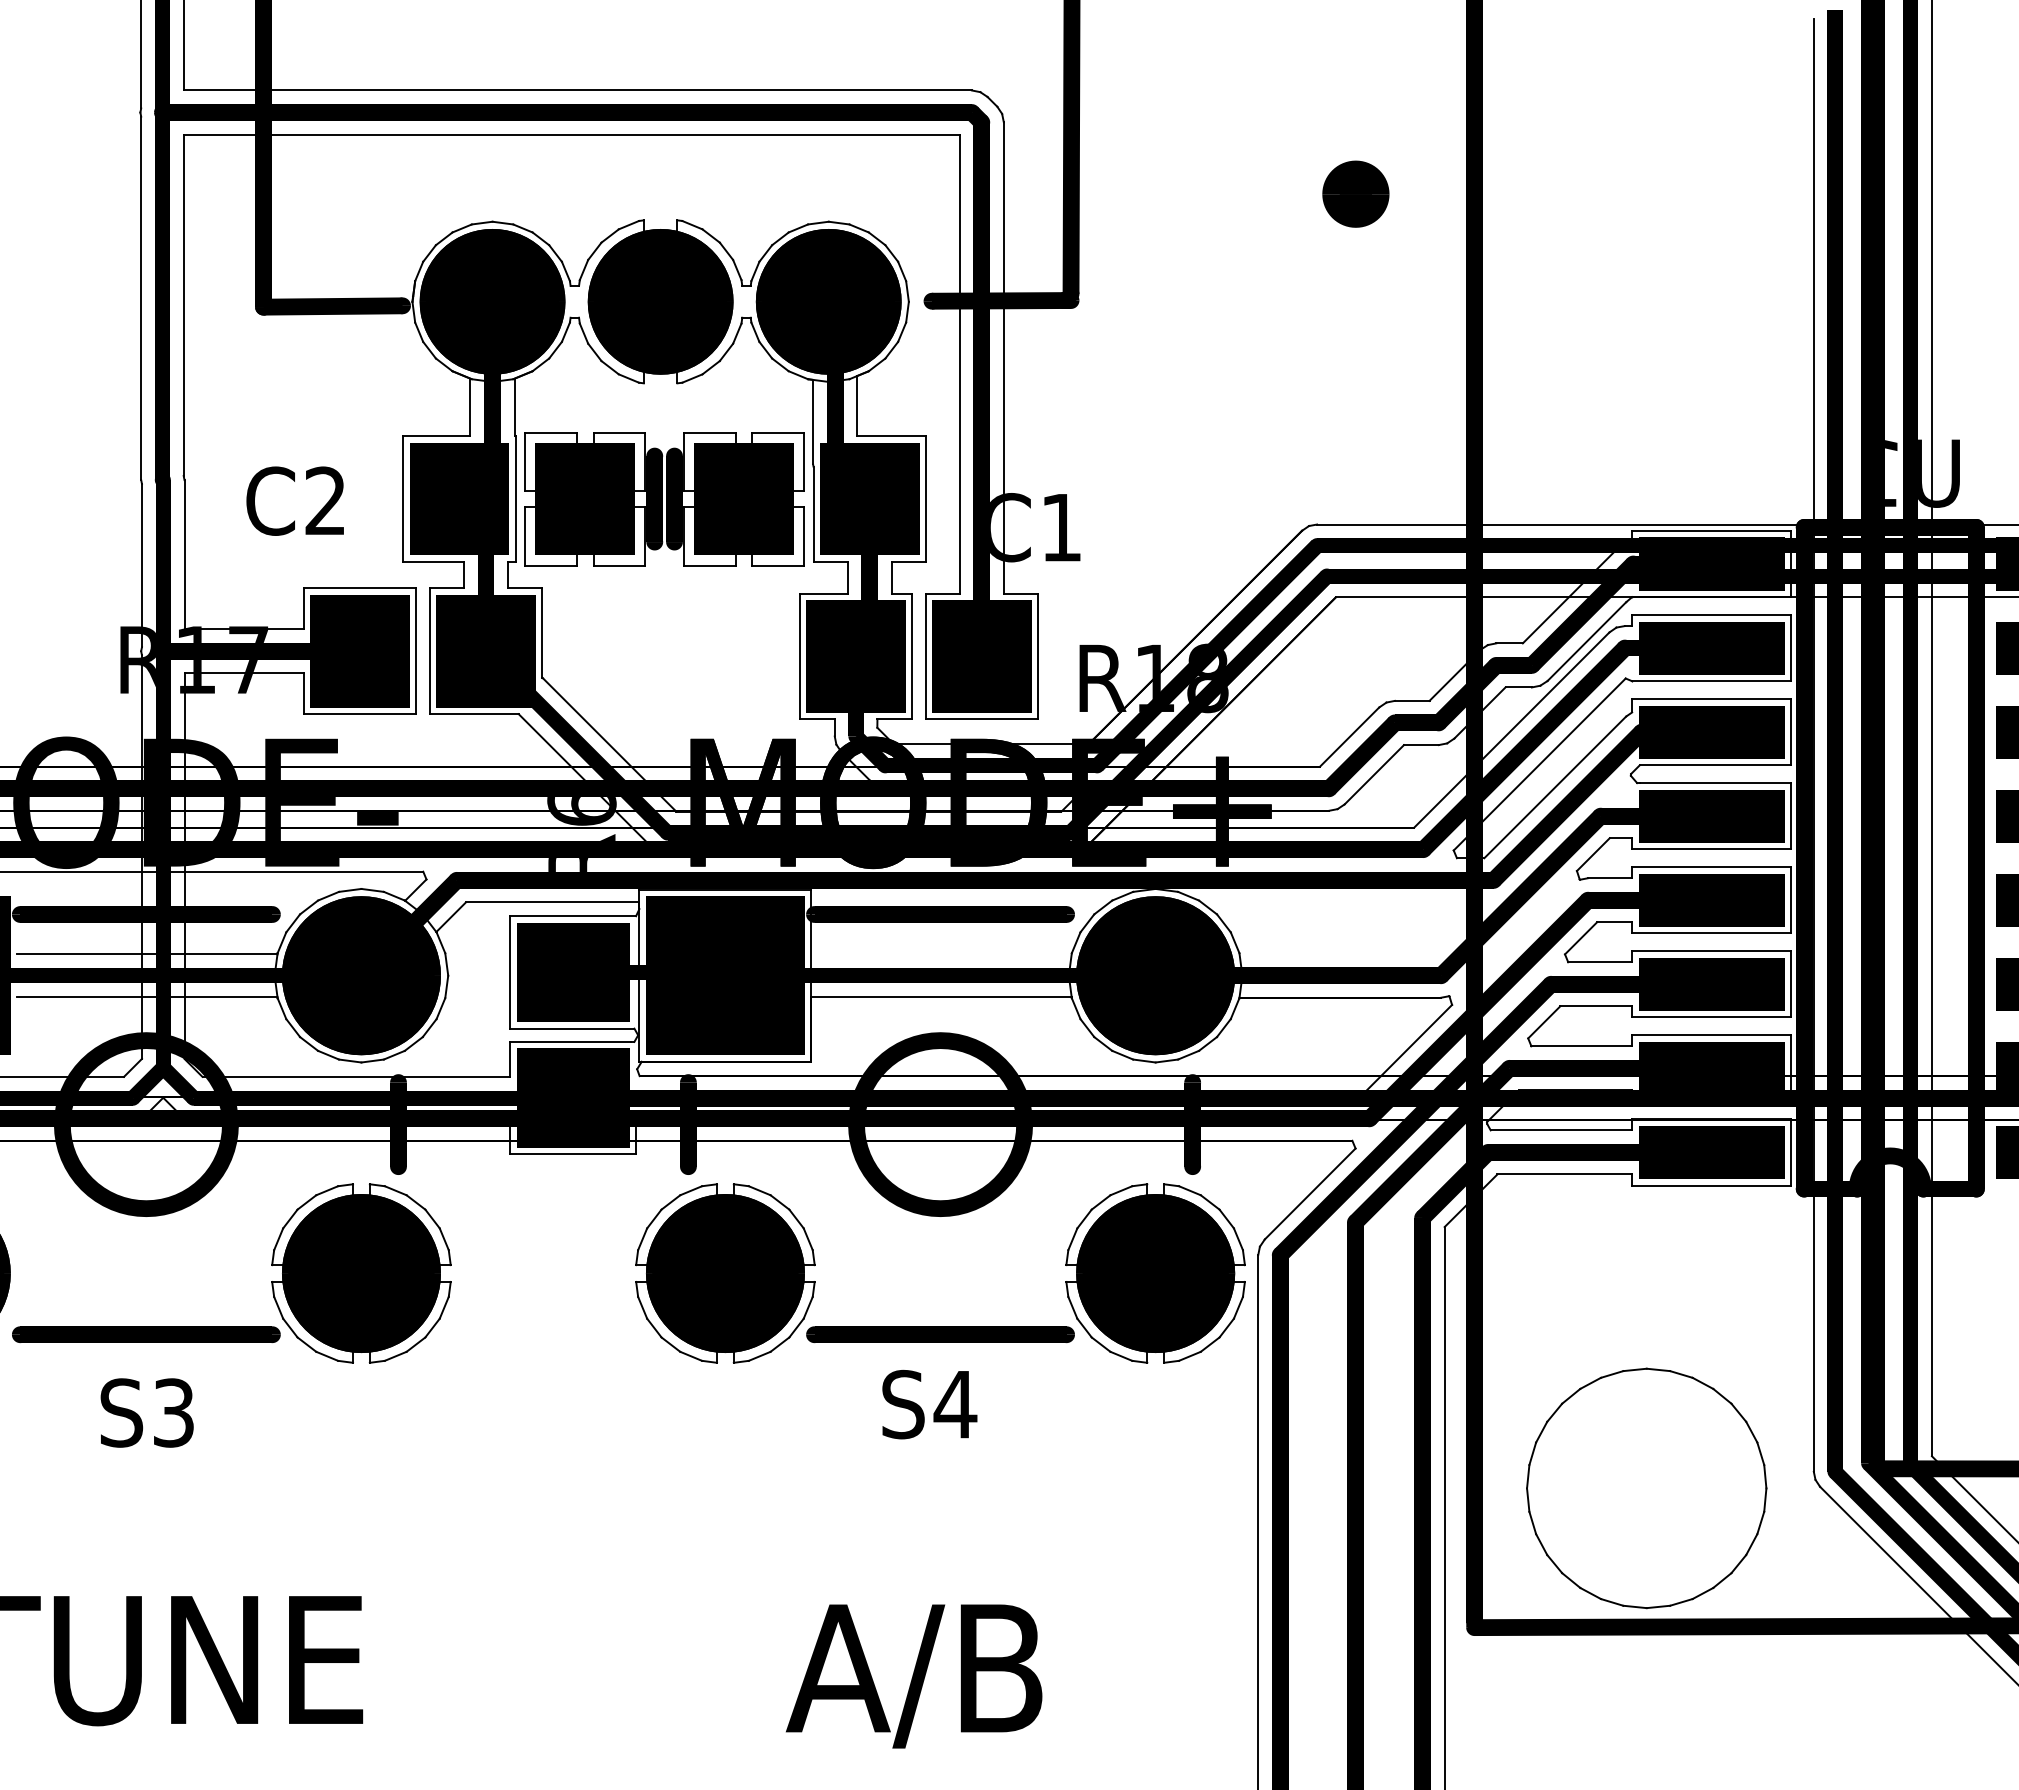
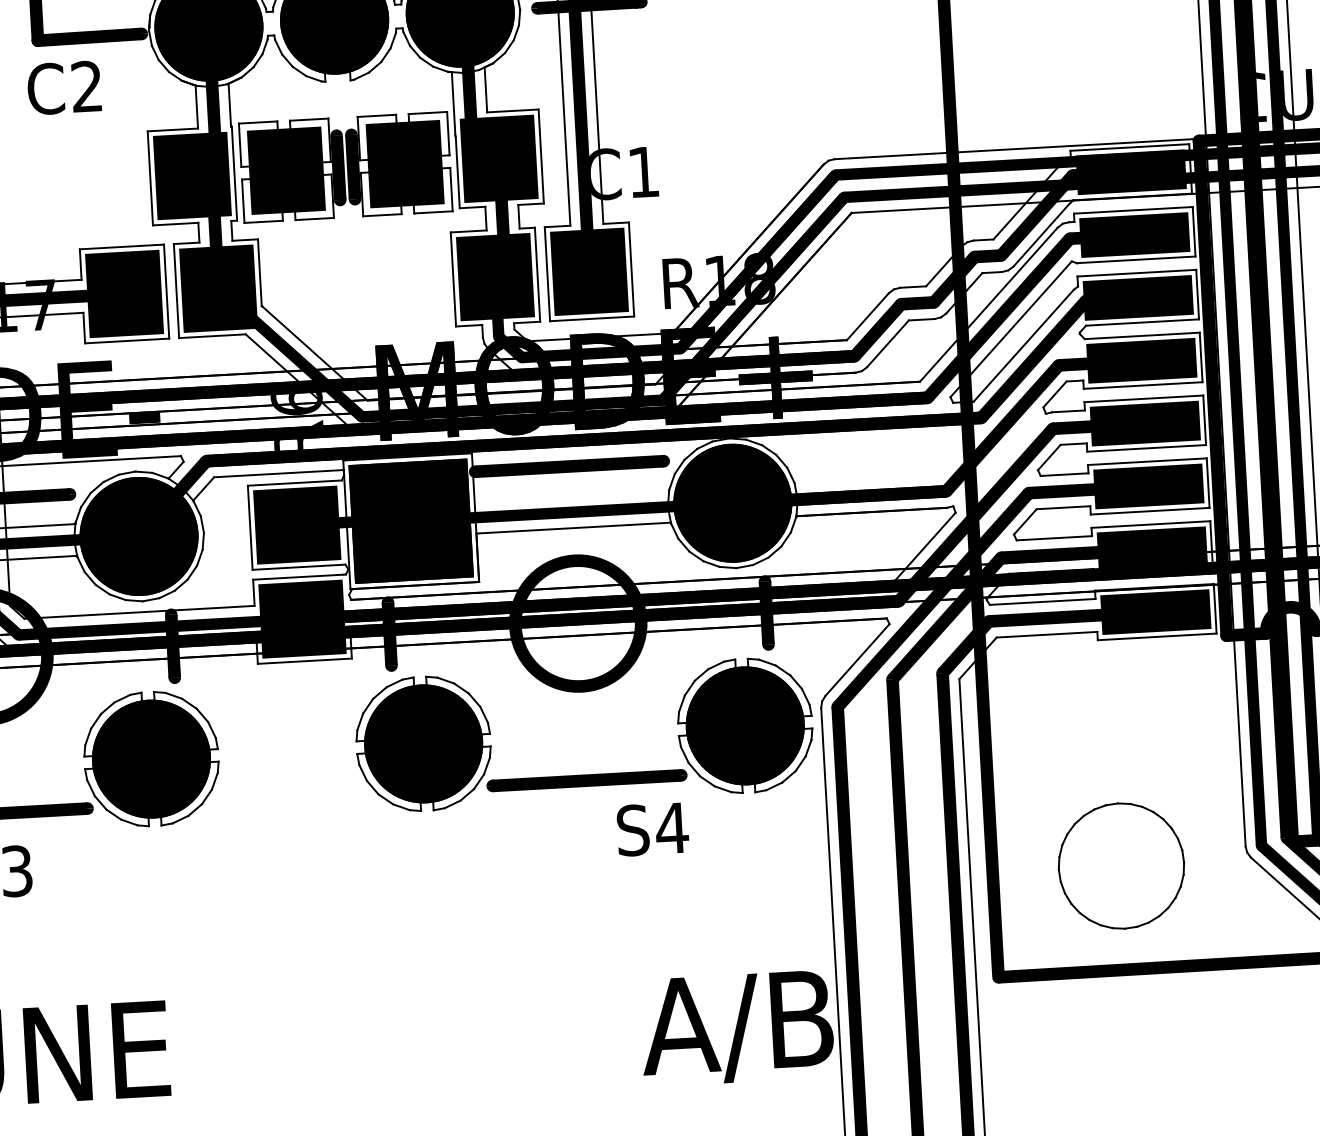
text: (294, 500) -> (63, 87), moved
text: (929, 1404) -> (652, 829), moved
part: (1646, 1488) -> (1121, 866), size x0.7
text: (914, 1676) -> (737, 1028), moved

